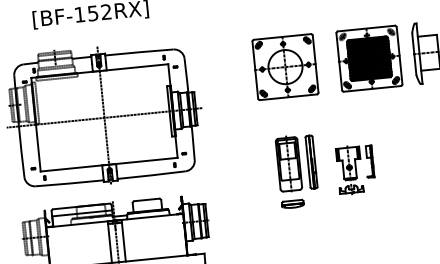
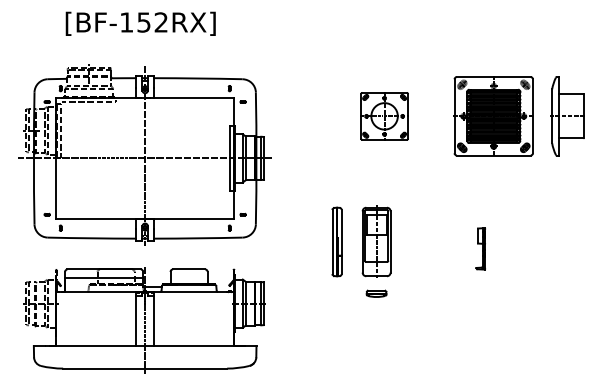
part: (285, 67) -> (384, 116), size x0.6
part: (311, 161) -> (336, 241), moved
part: (349, 170) -> (453, 257), removed
part: (292, 204) -> (376, 293), size x0.7

